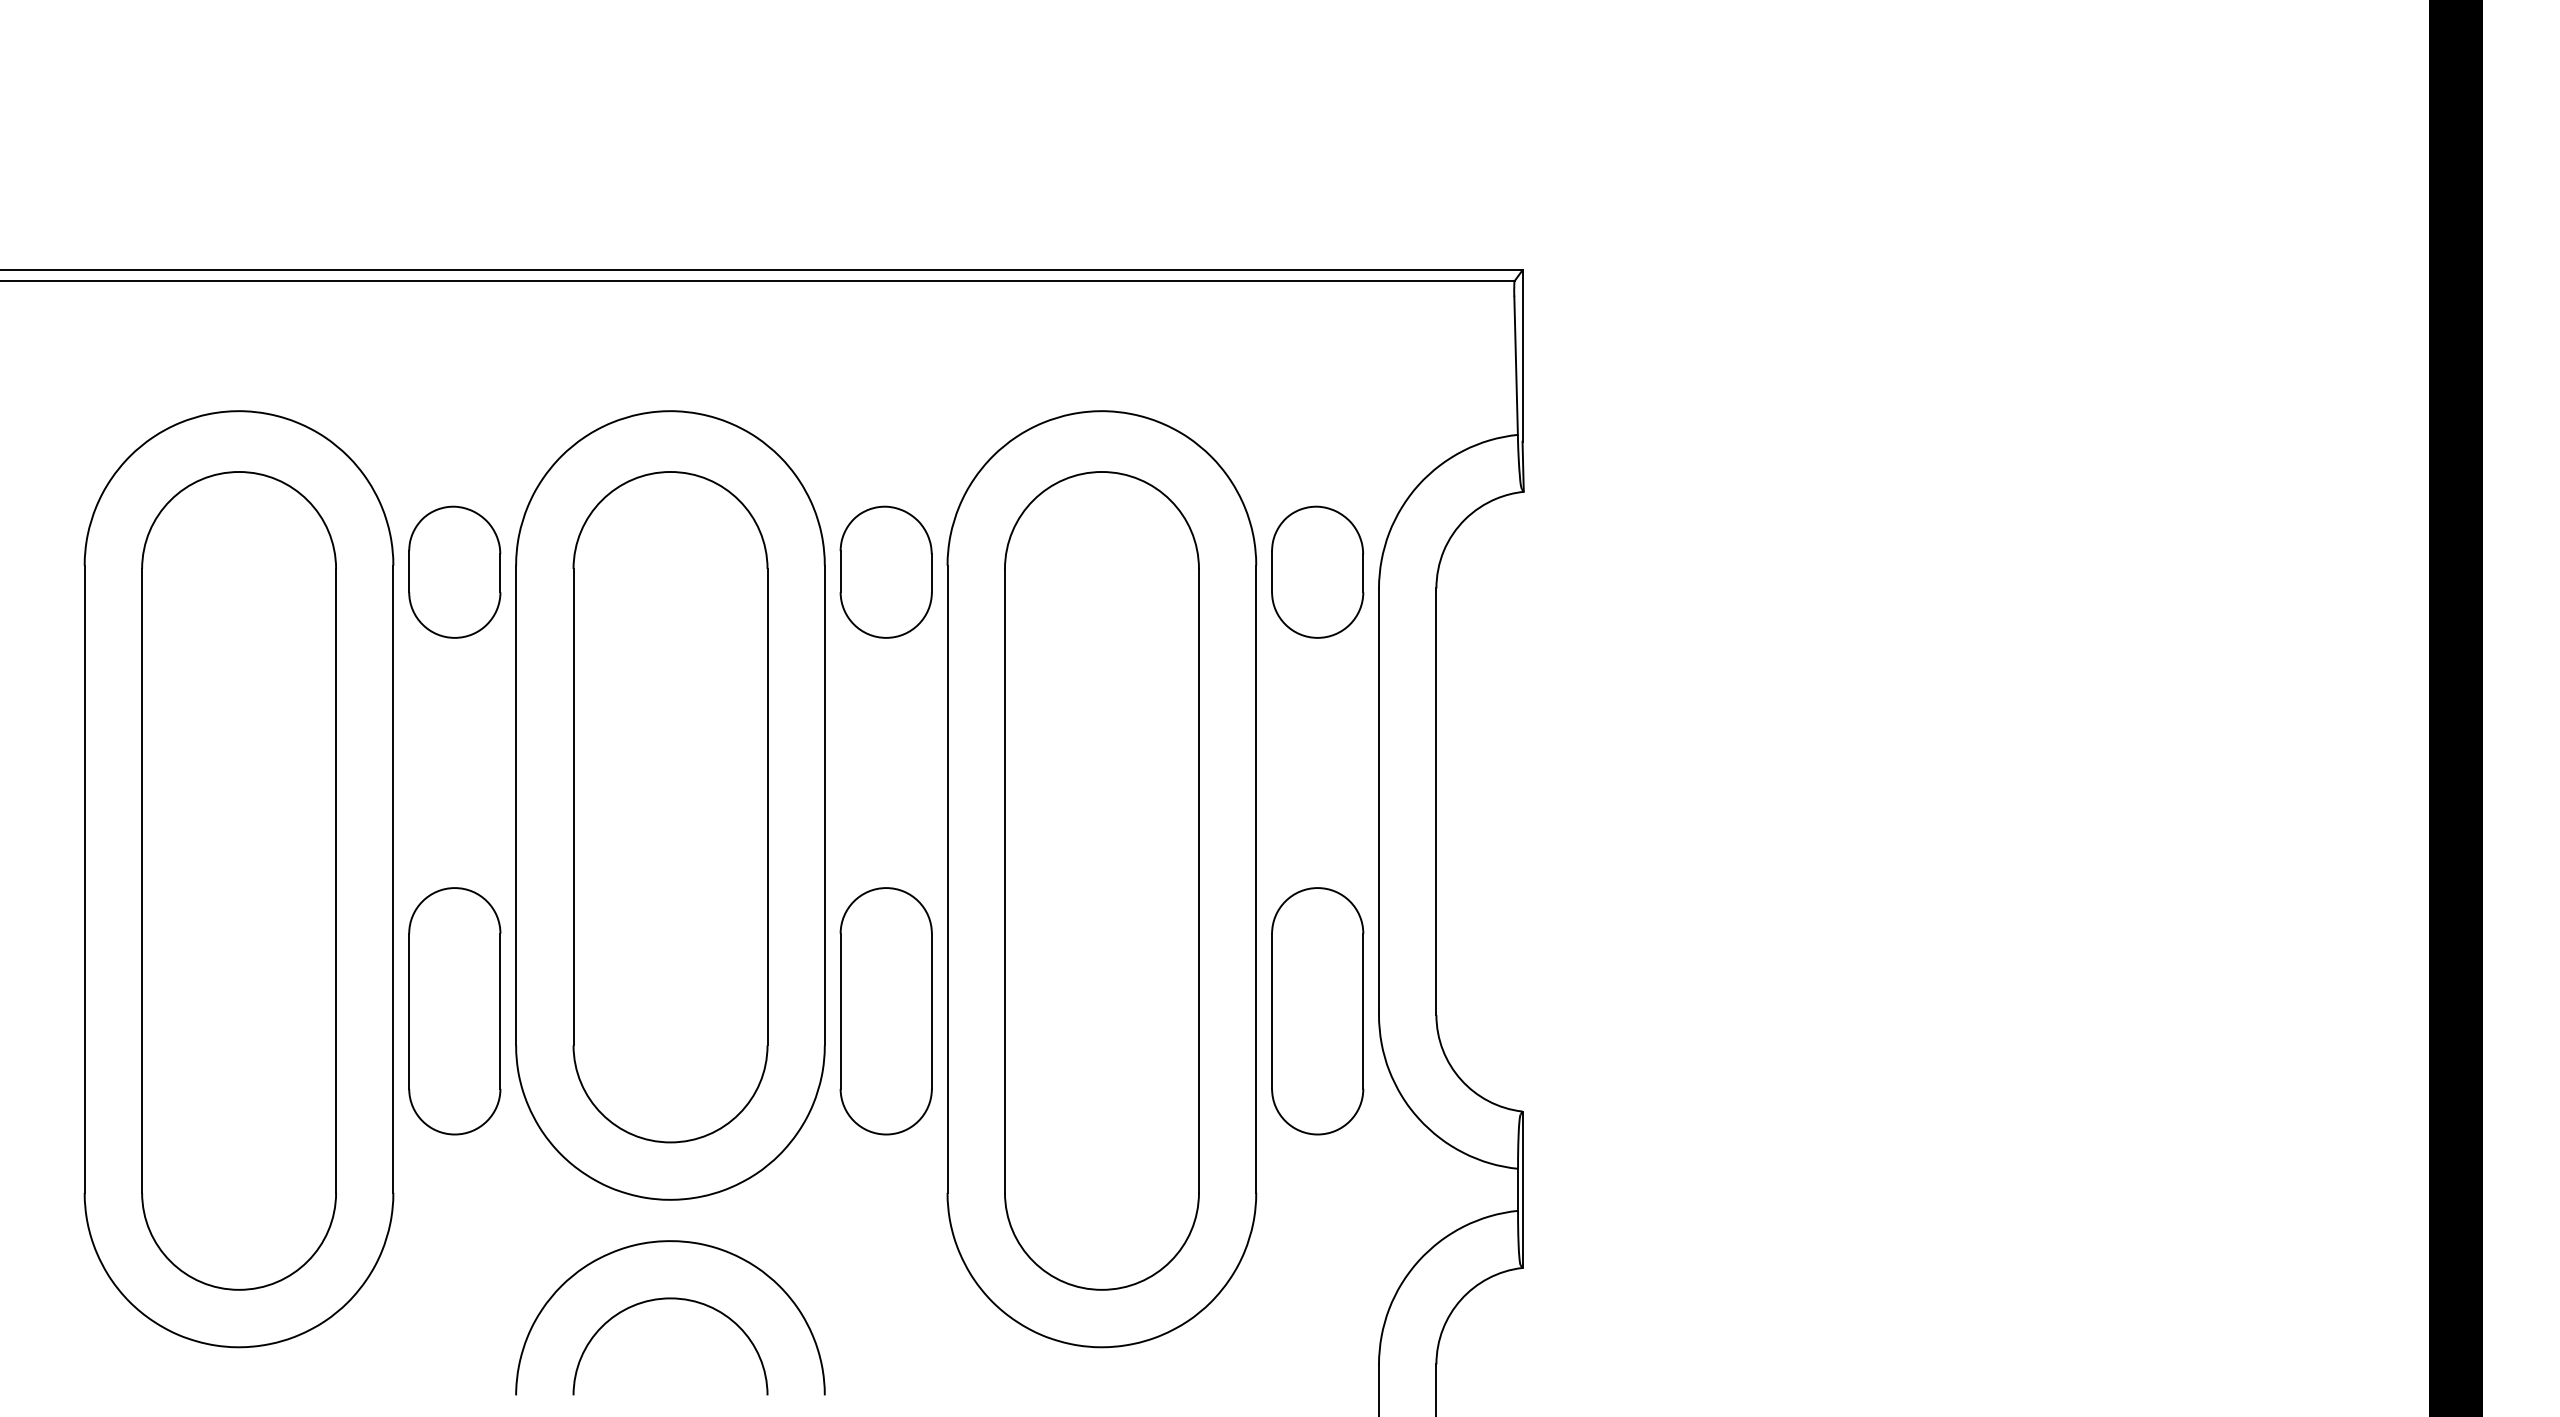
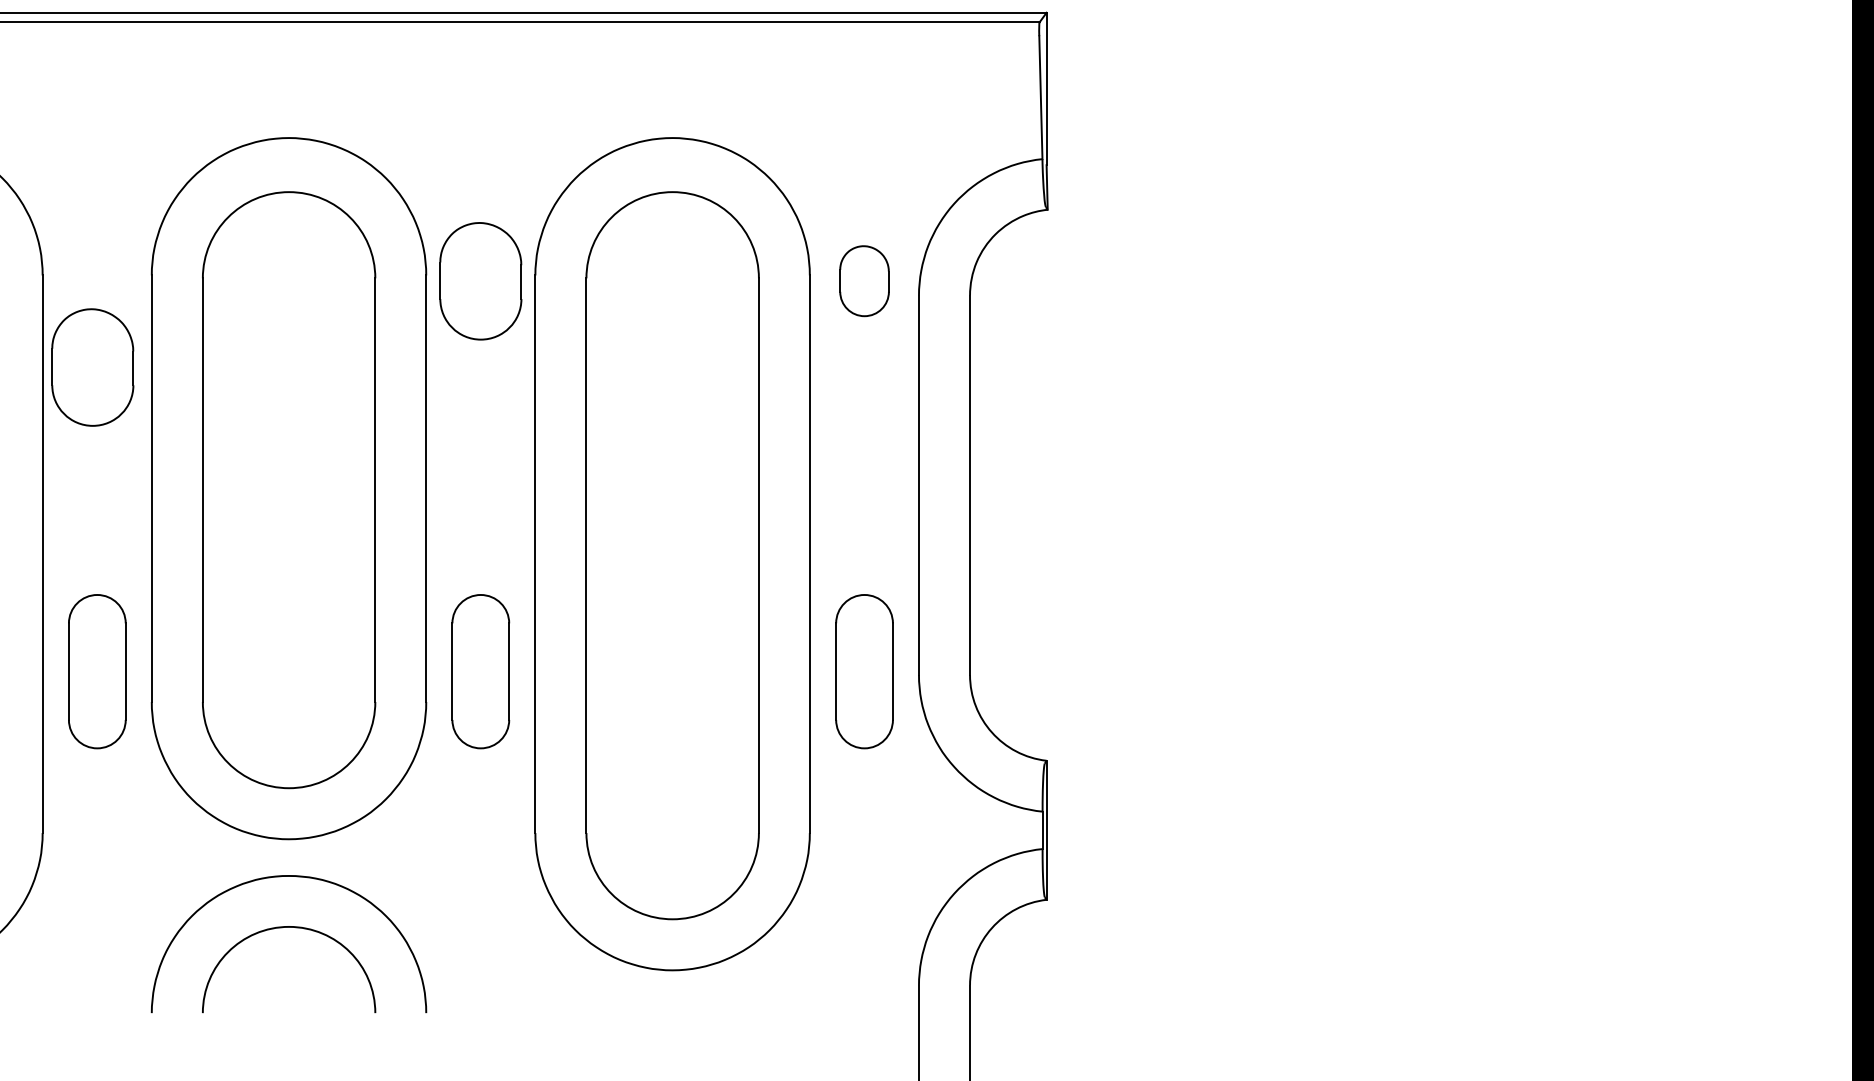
part: (454, 571) -> (92, 366), moved
part: (1317, 571) -> (864, 280), size x0.6
part: (454, 1011) -> (97, 671), size x0.7
part: (885, 1011) -> (480, 671), size x0.7
part: (1317, 1011) -> (864, 671), size x0.7

